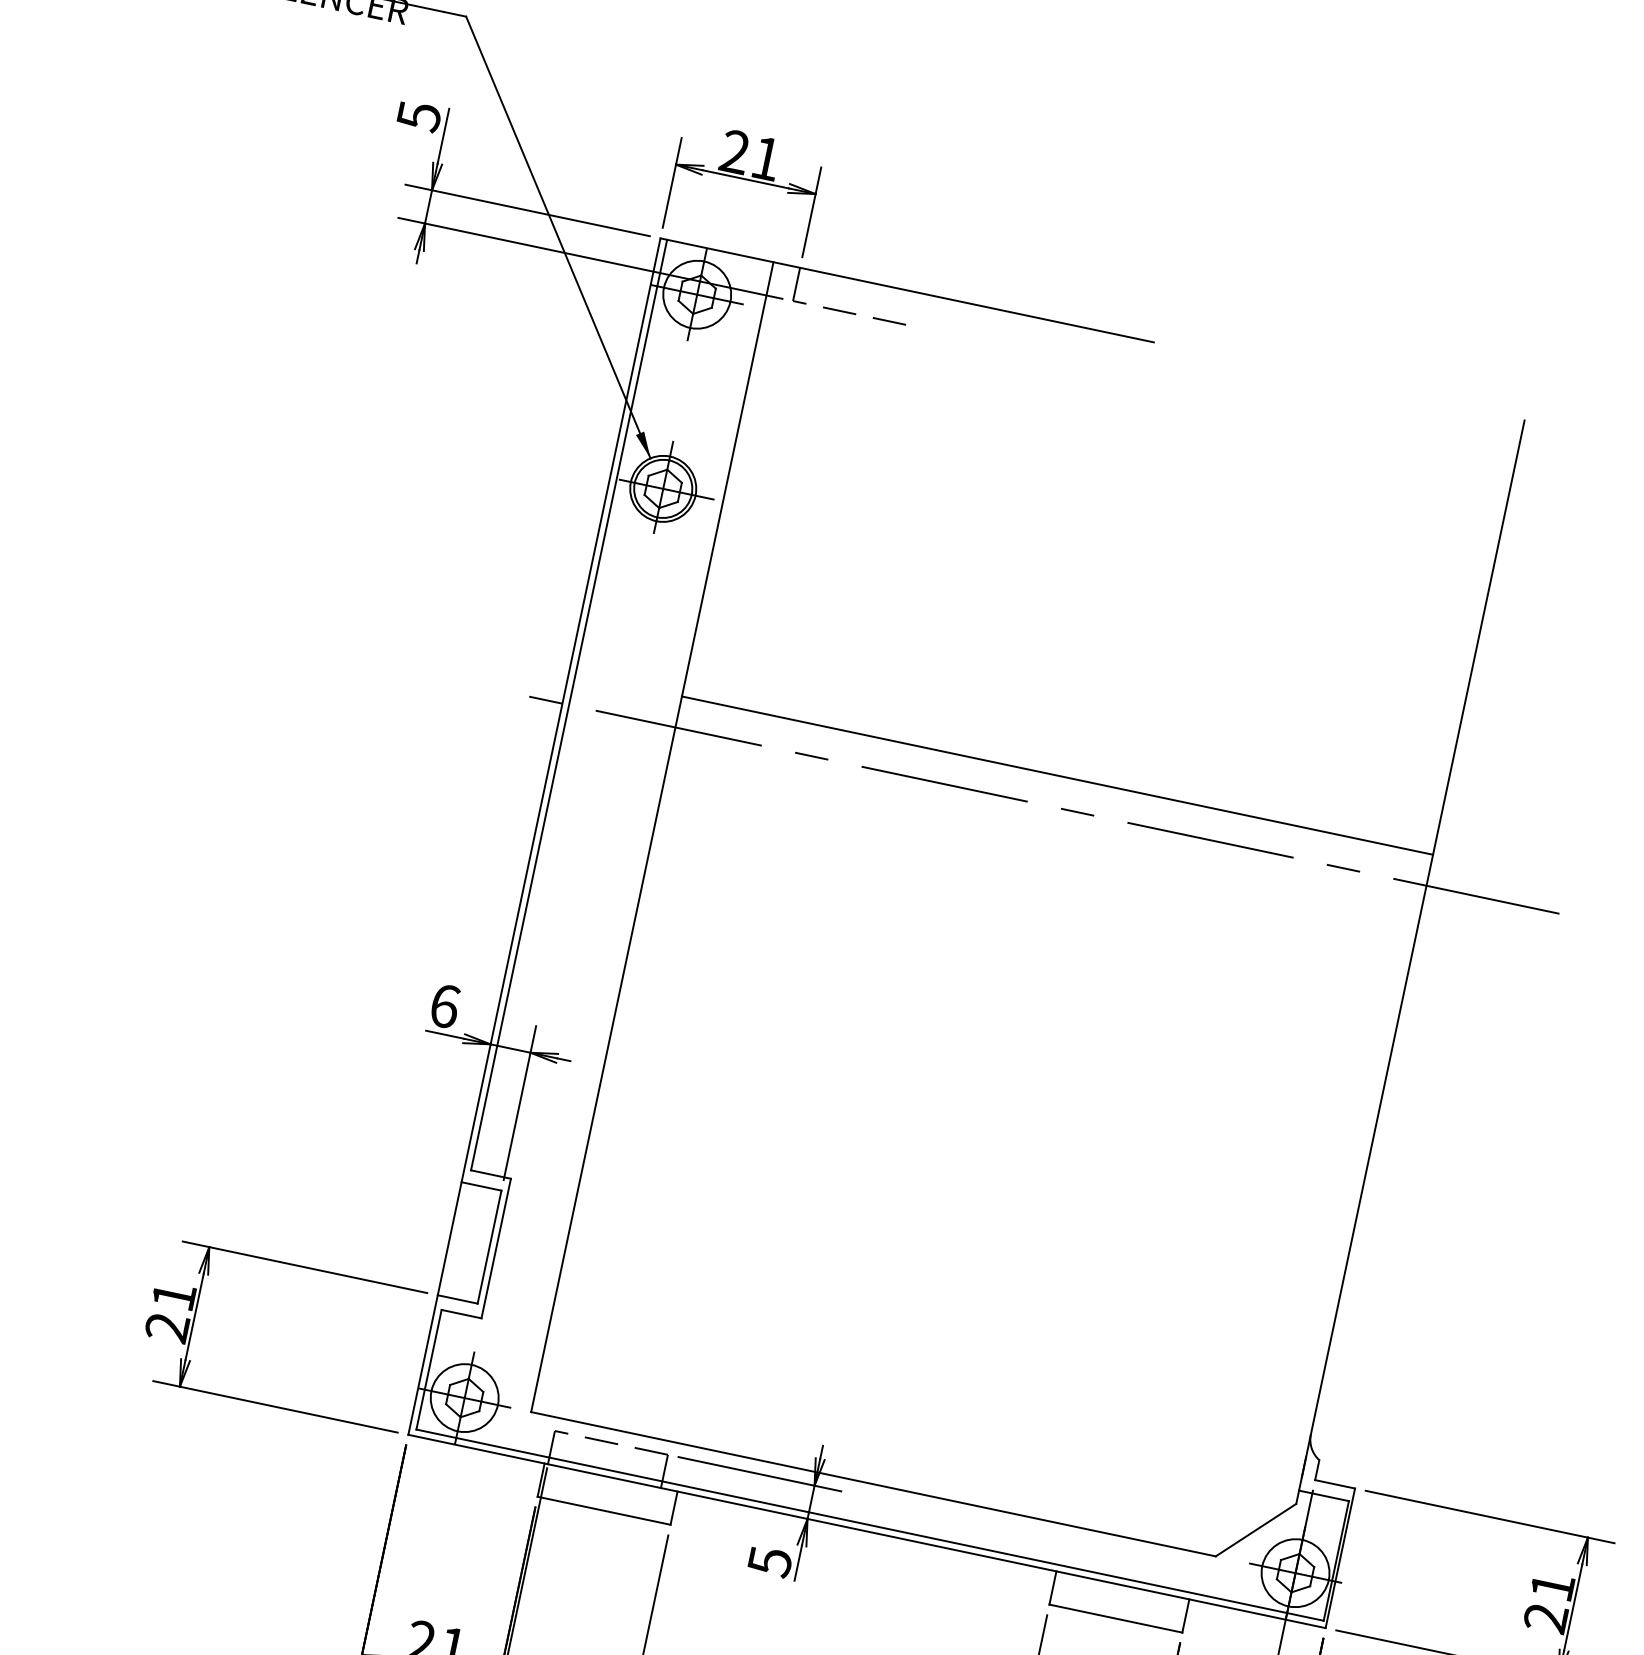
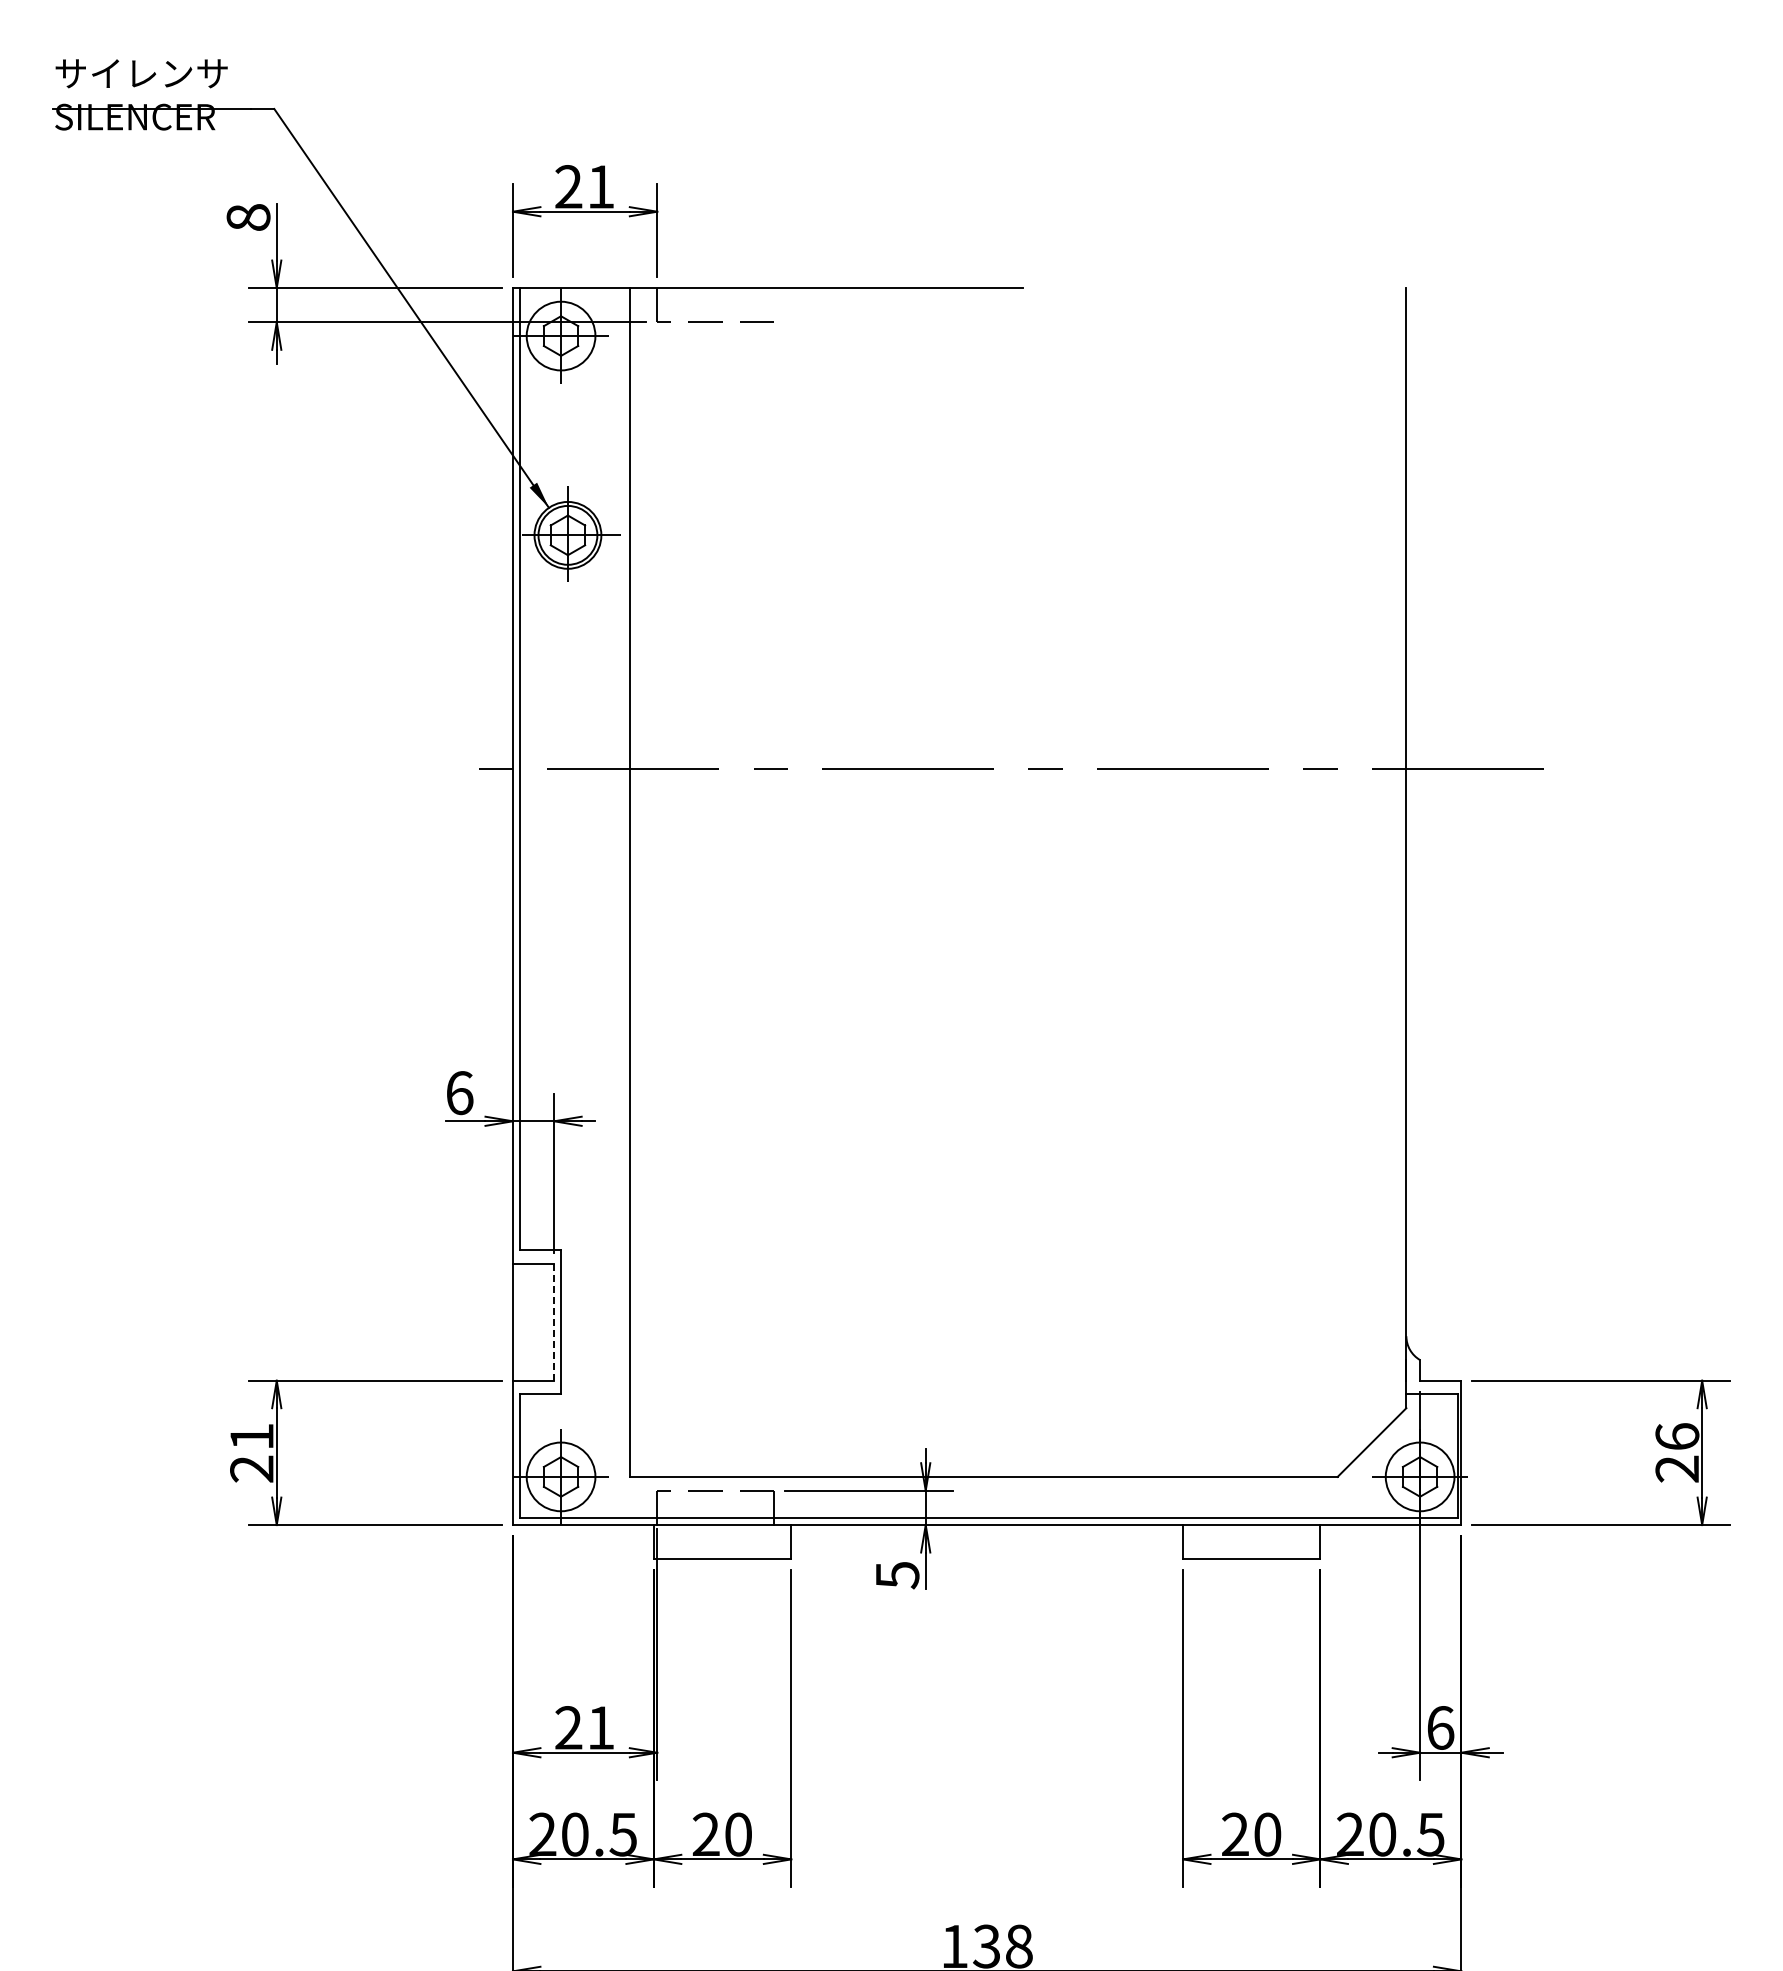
text: (419, 116) -> (248, 217), 5 -> 8
line: (1056, 775) -> (1017, 737), removed
line: (490, 1246) -> (554, 1321), solid -> dashed
text: (1552, 1586) -> (1677, 1436), 21 -> 26

